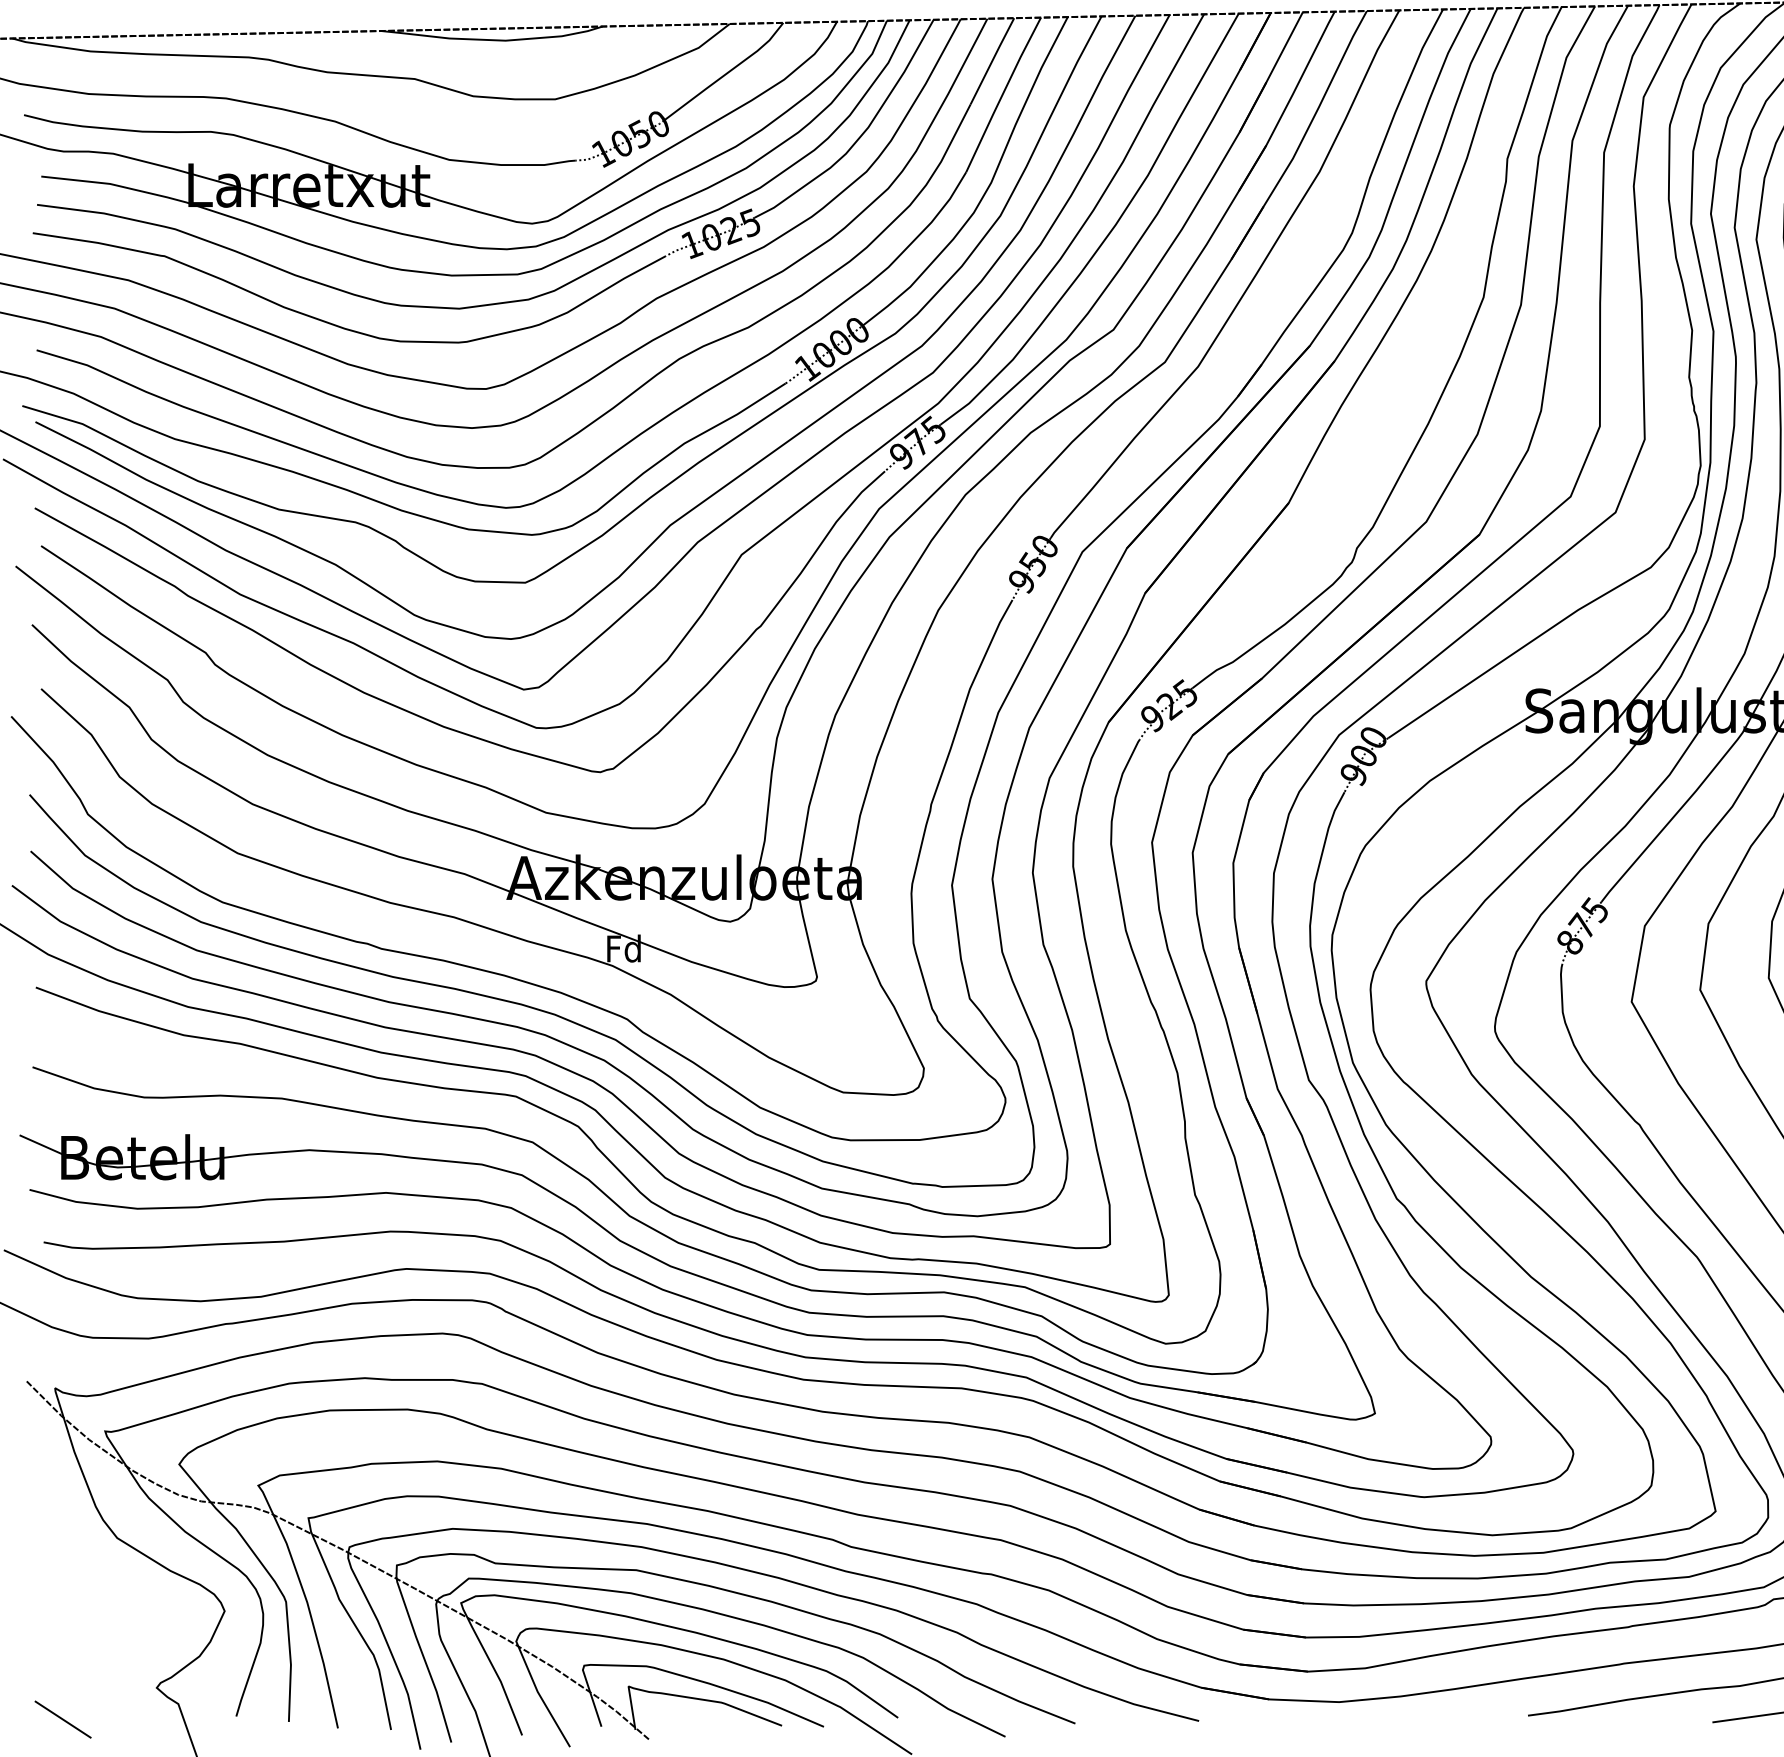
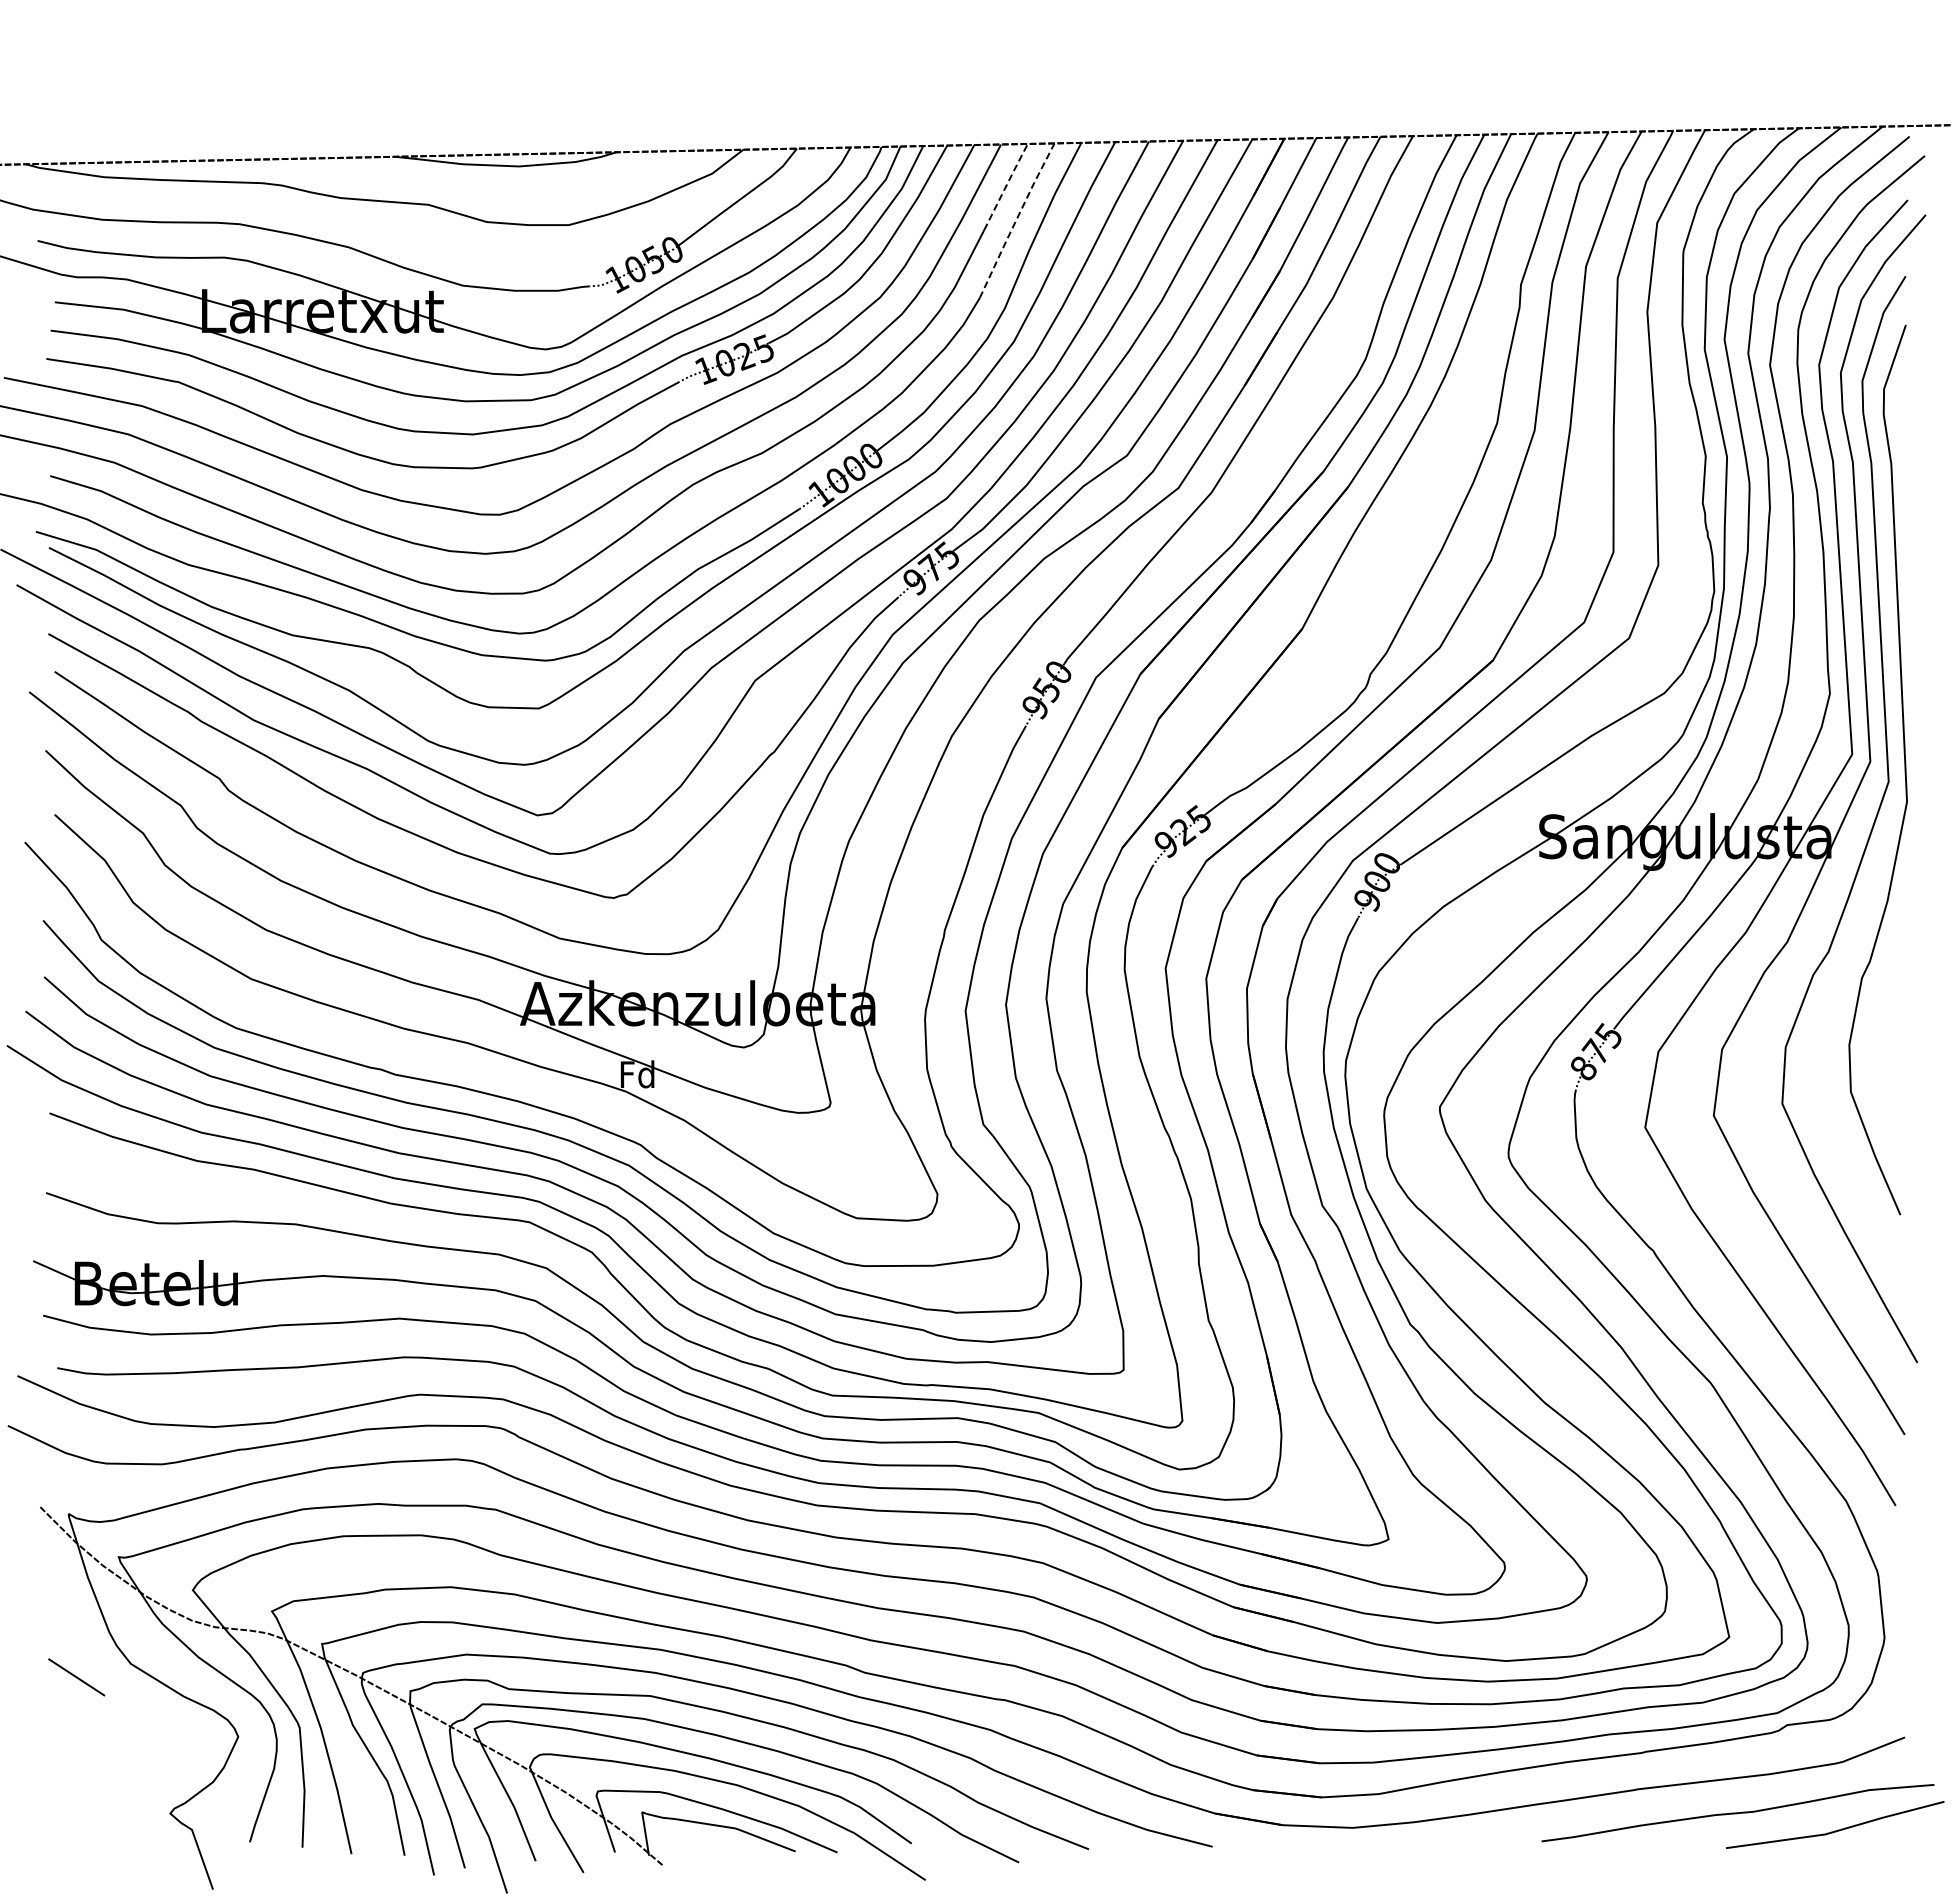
line: (992, 60) -> (1006, 186), solid -> dashed
line: (1002, 93) -> (1016, 219), solid -> dashed
line: (62, 1719) -> (76, 1677), moved

